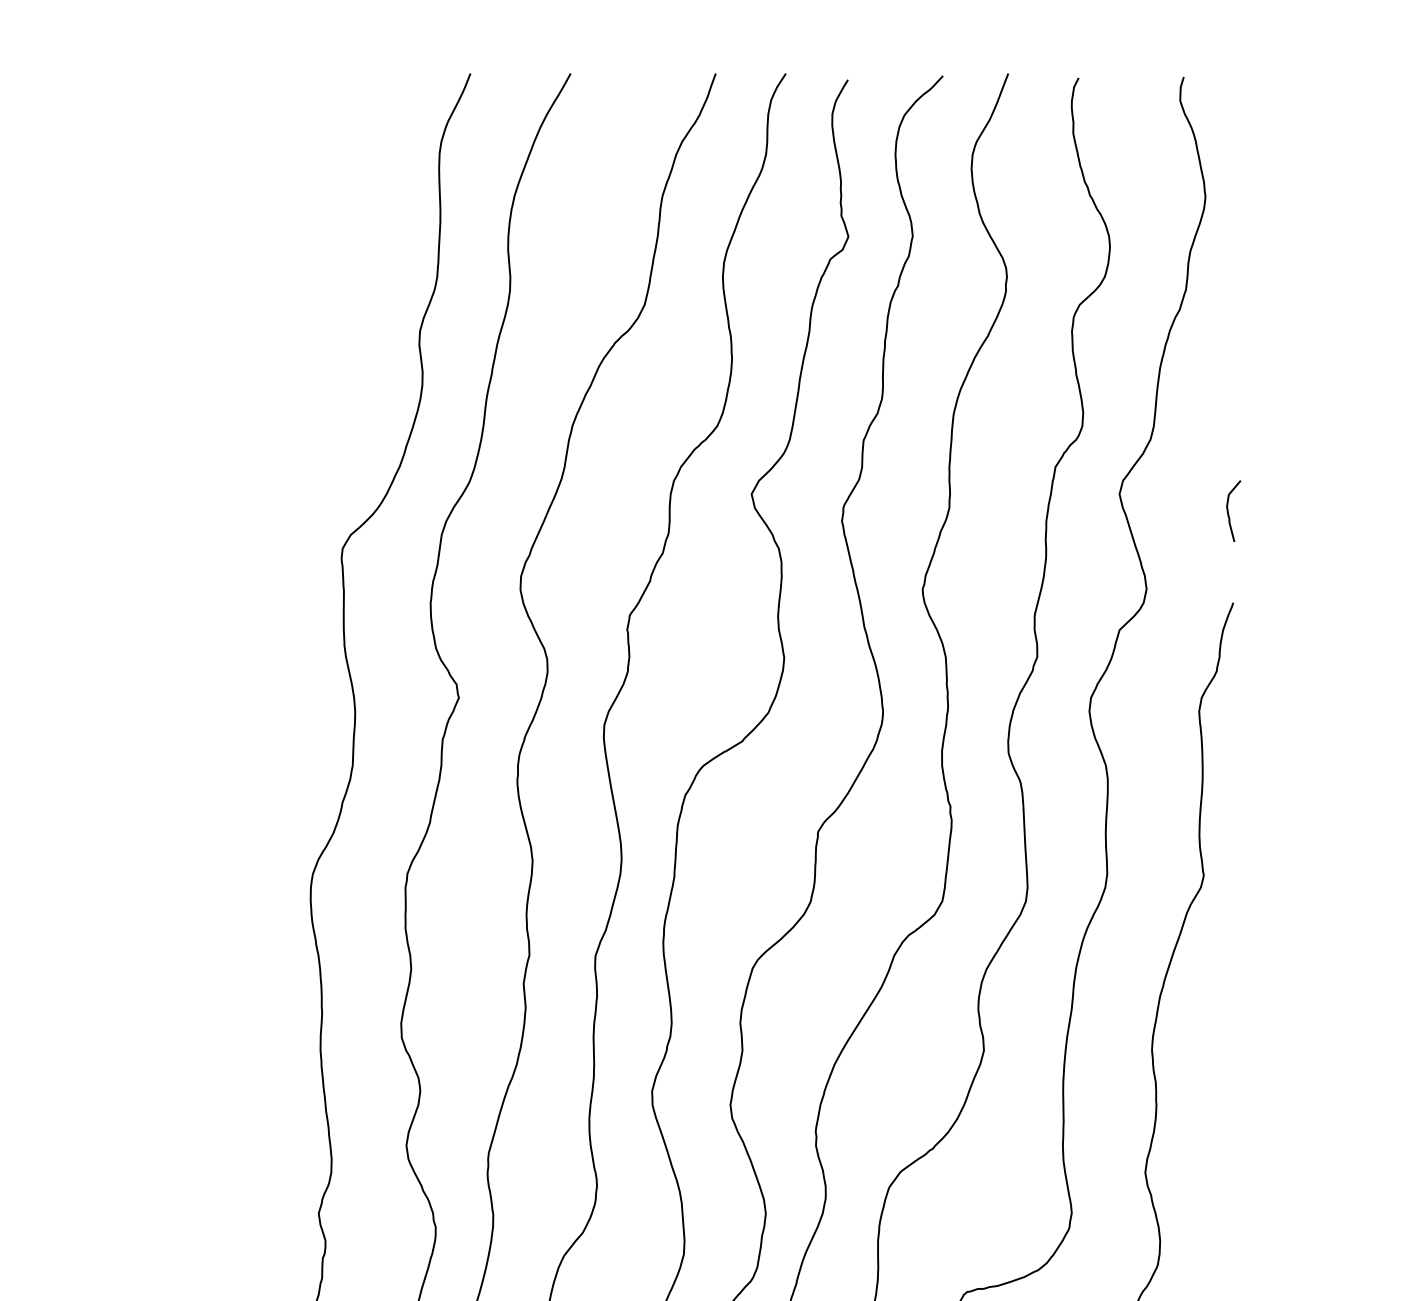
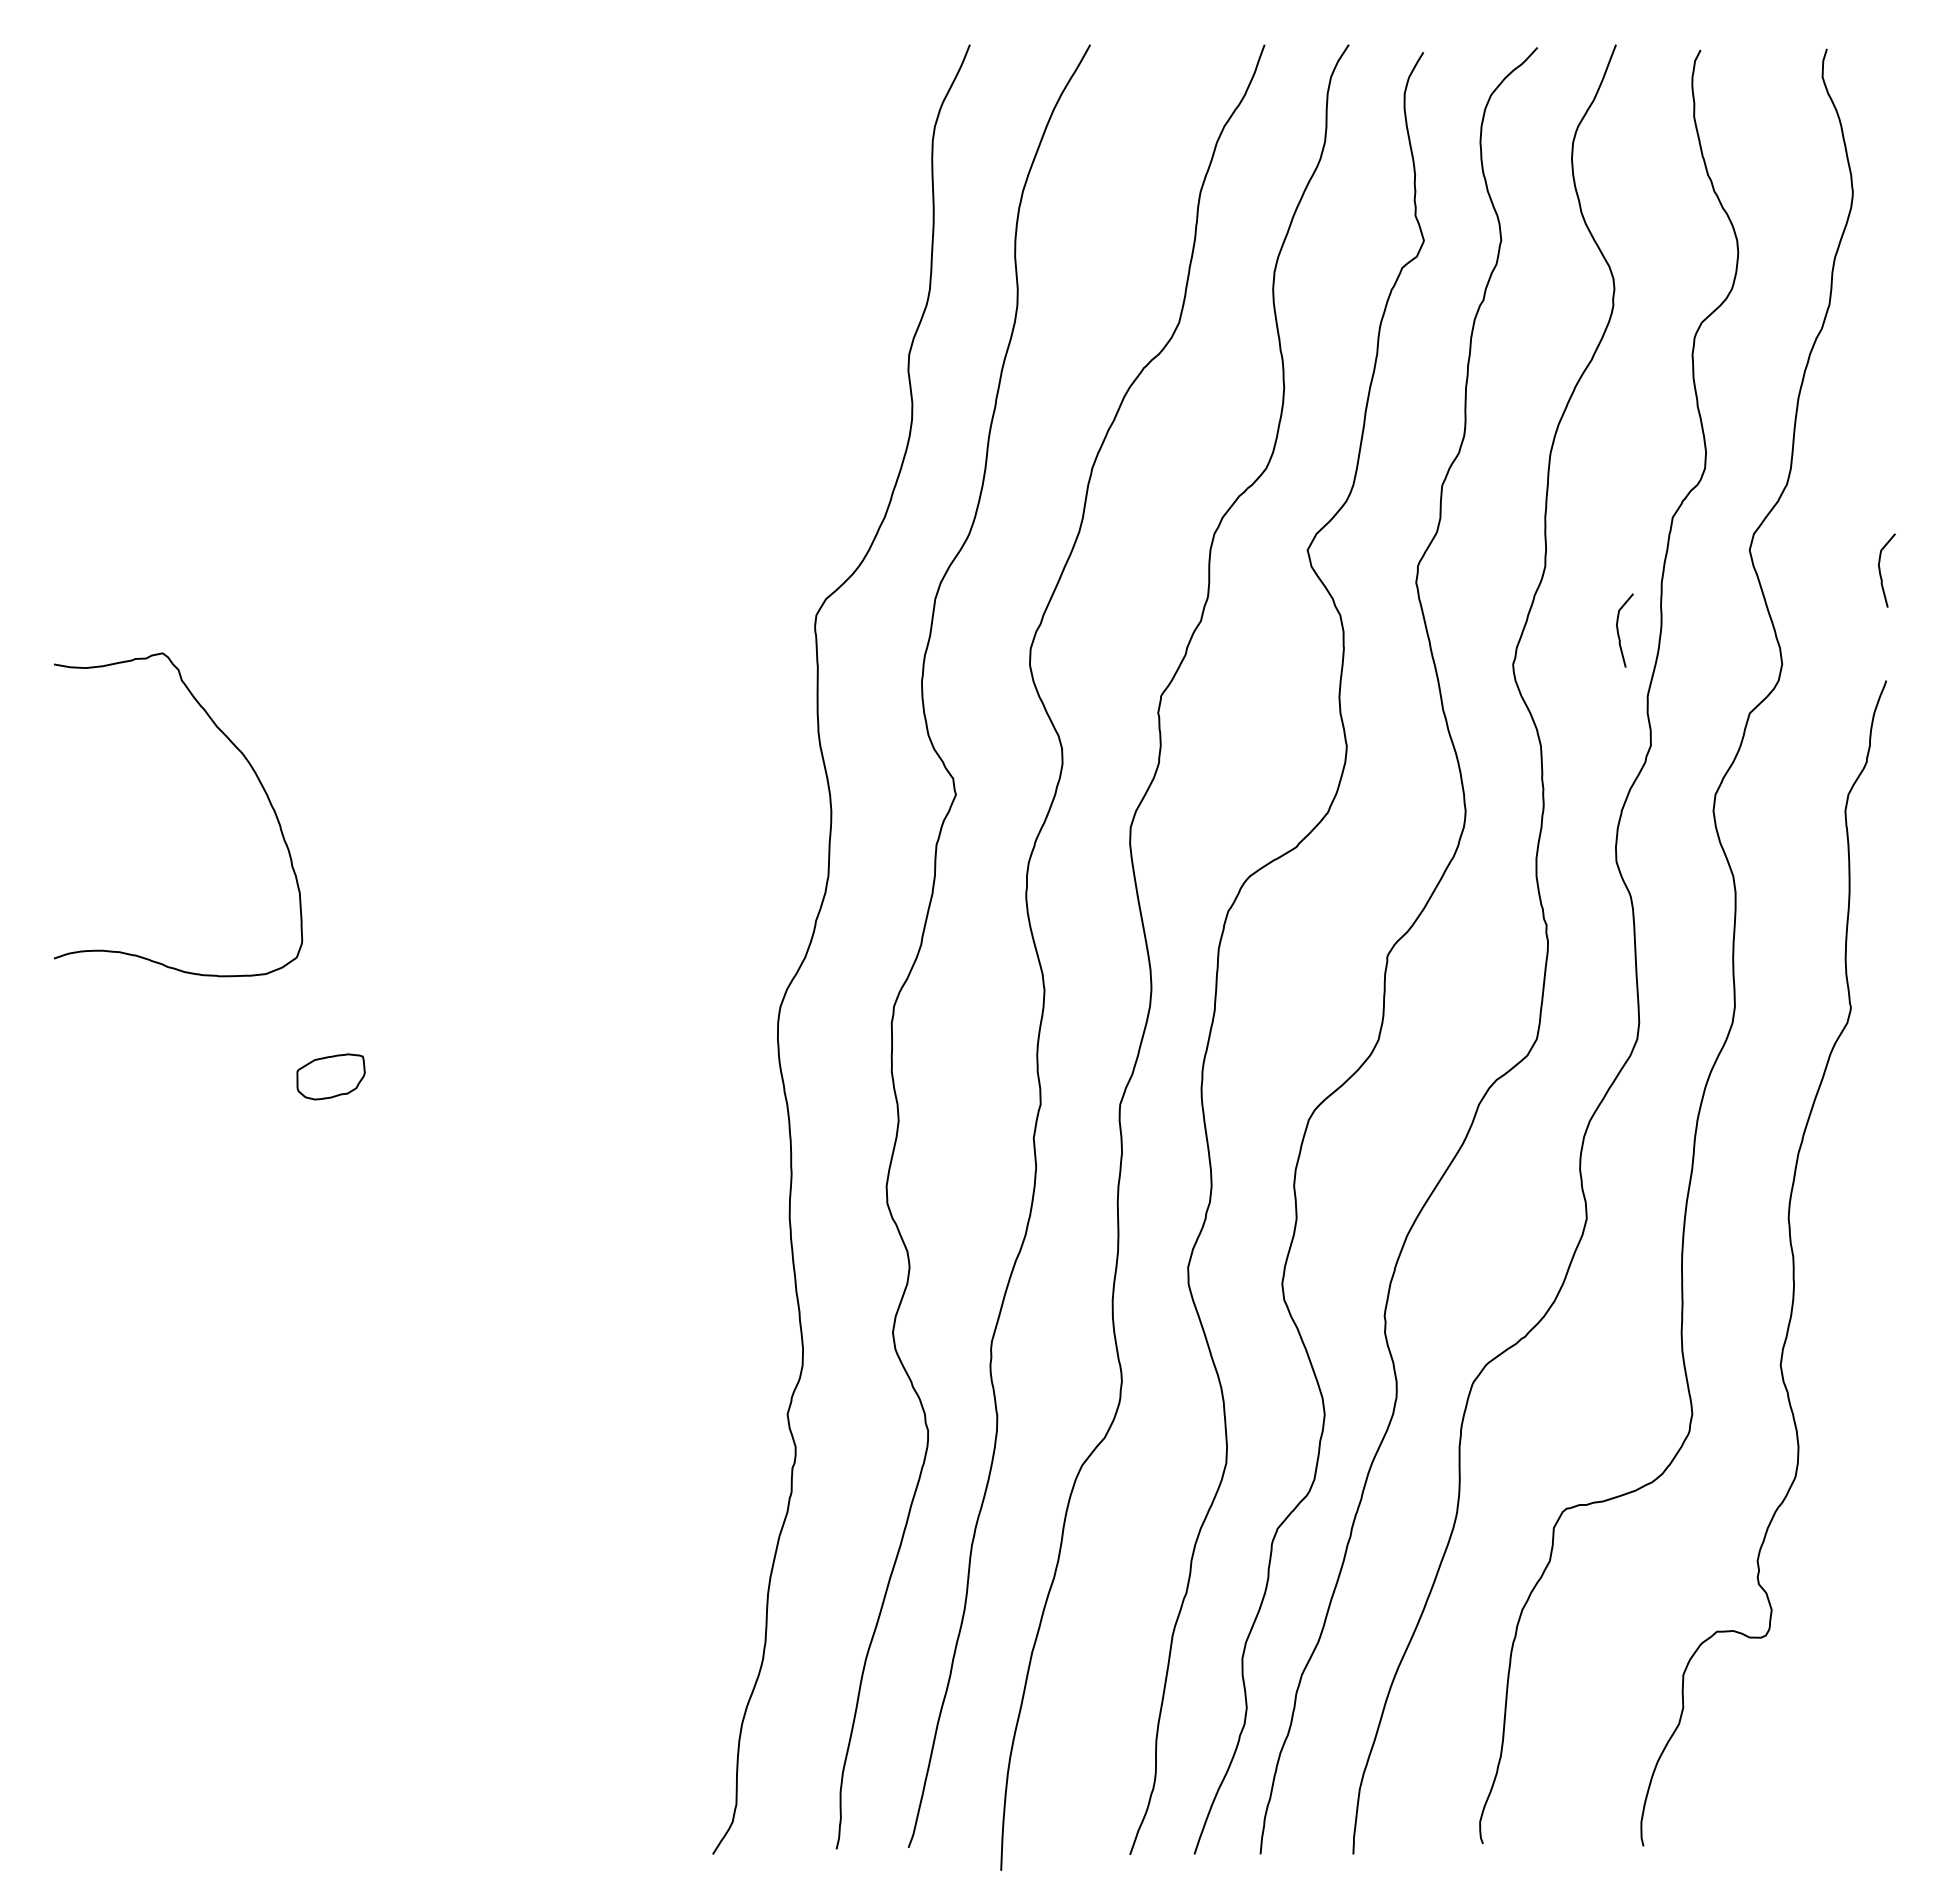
curve: (1010, 561) -> (1618, 630), added

